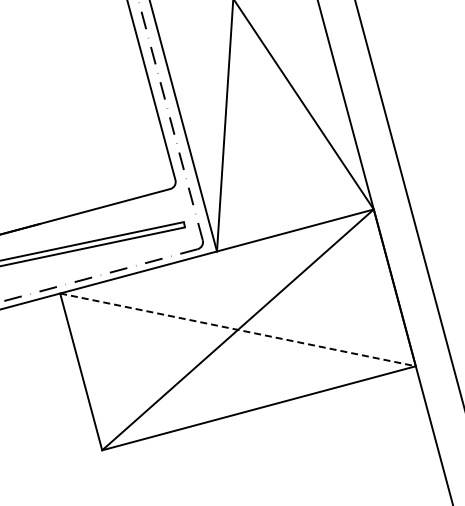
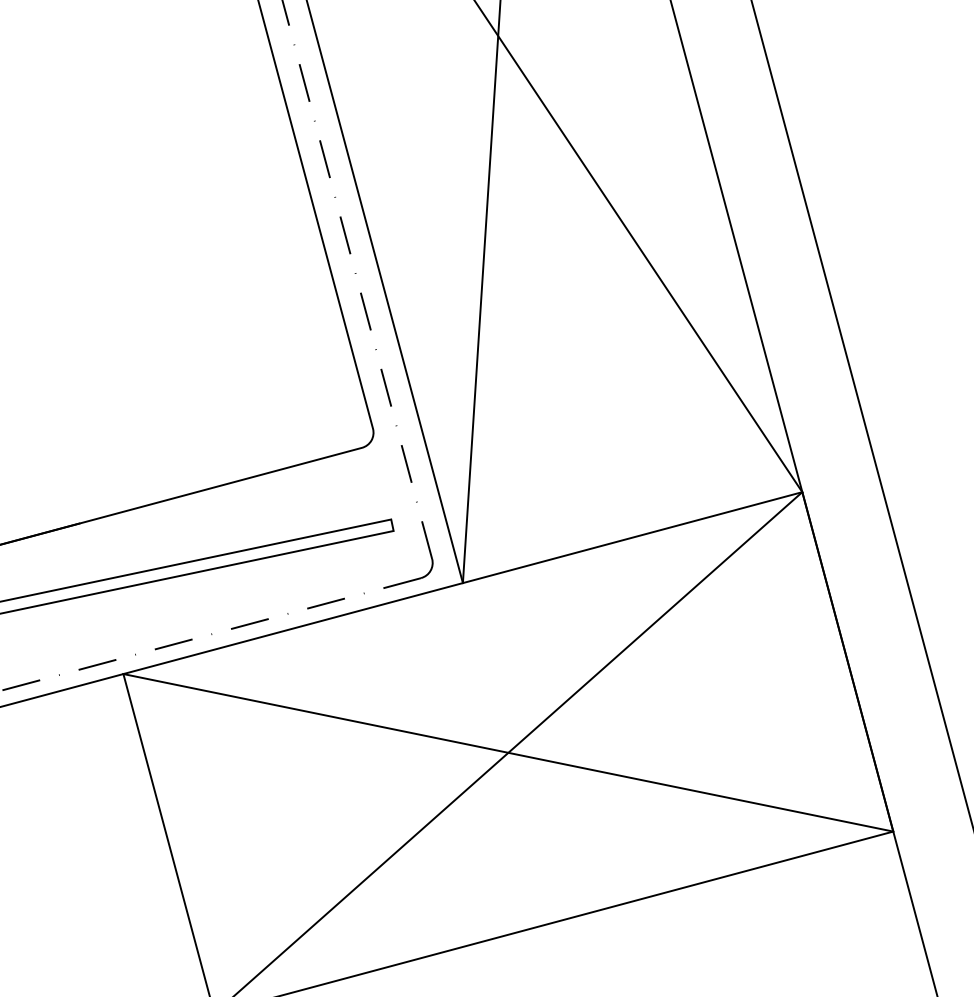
line: (238, 329) -> (509, 751), dashed -> solid

